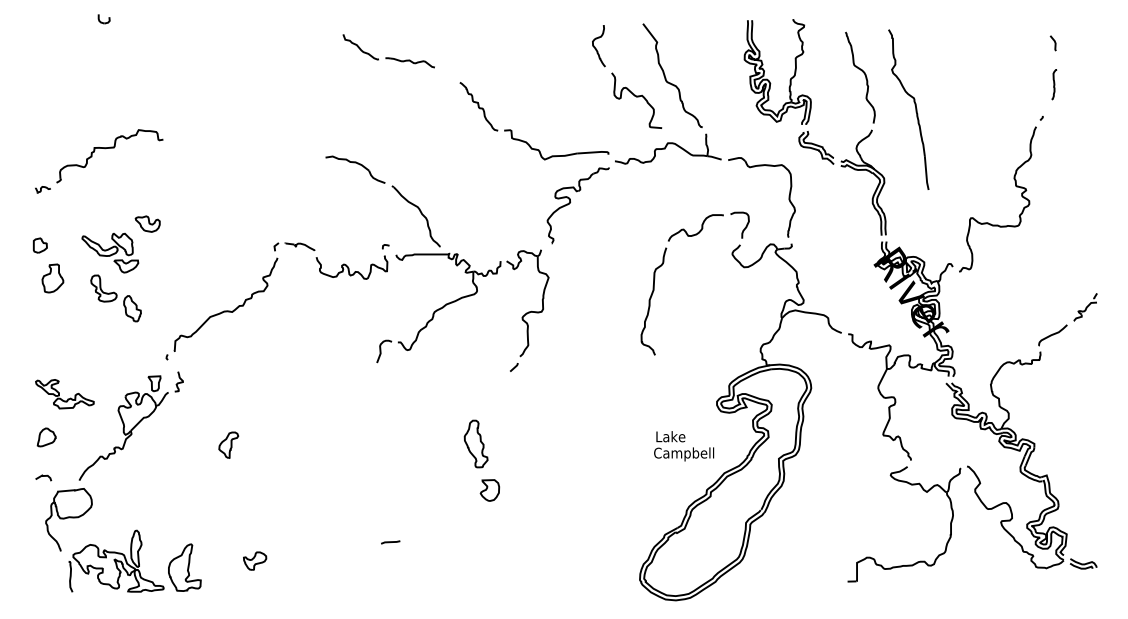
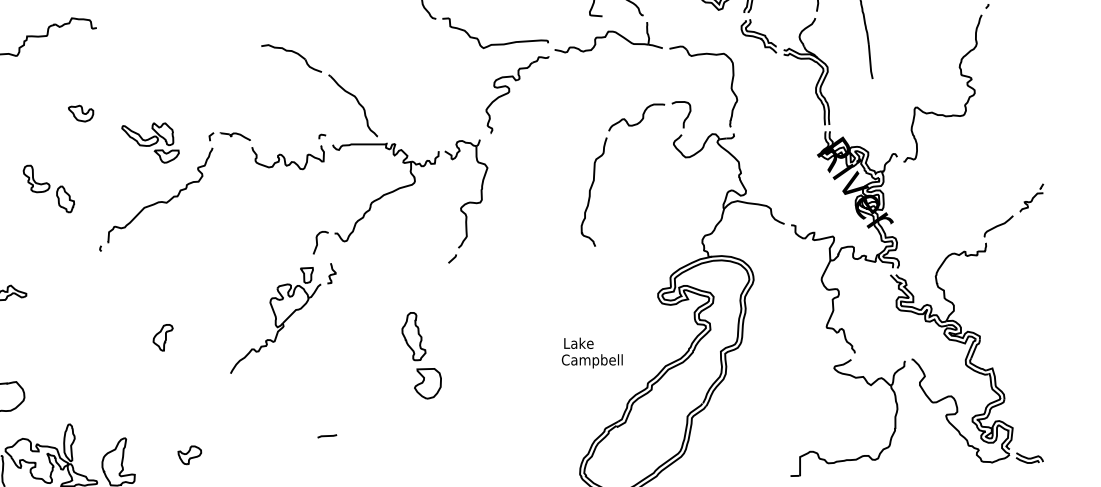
part: (110, 252) -> (150, 142), moved
part: (130, 425) -> (282, 317), moved
text: (684, 446) -> (592, 353), moved
part: (489, 490) -> (427, 383), size x1.4

